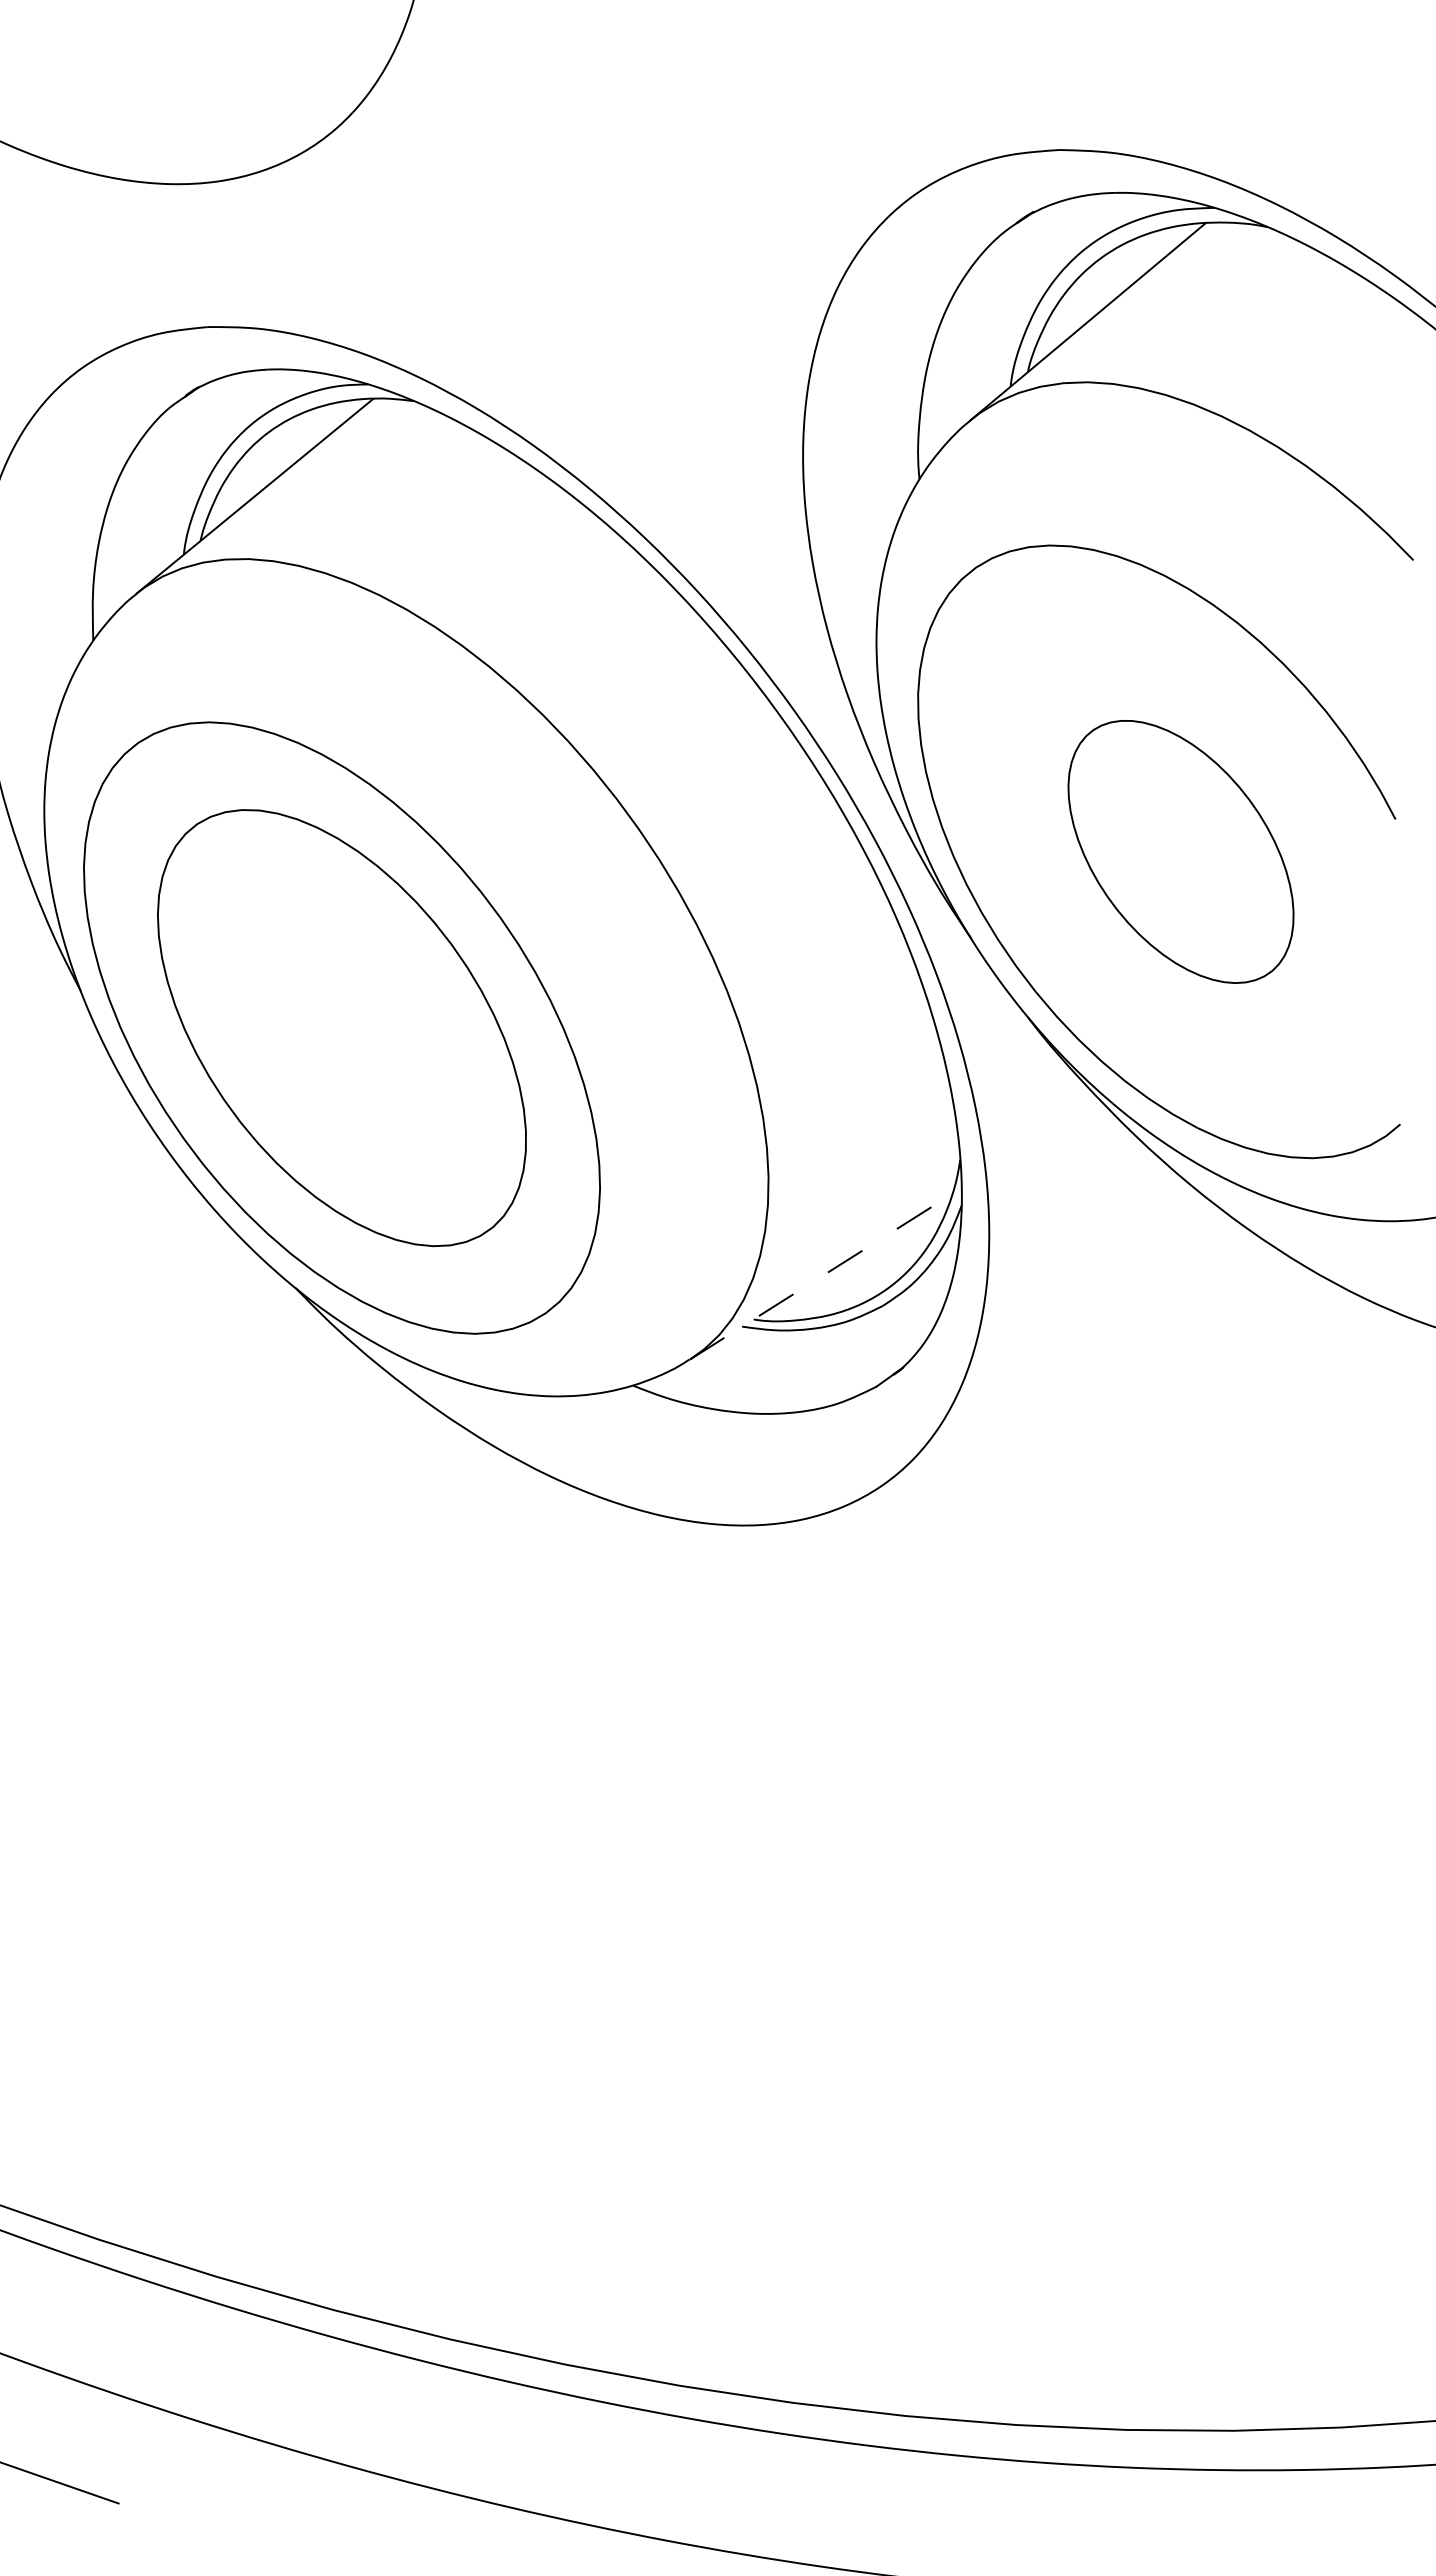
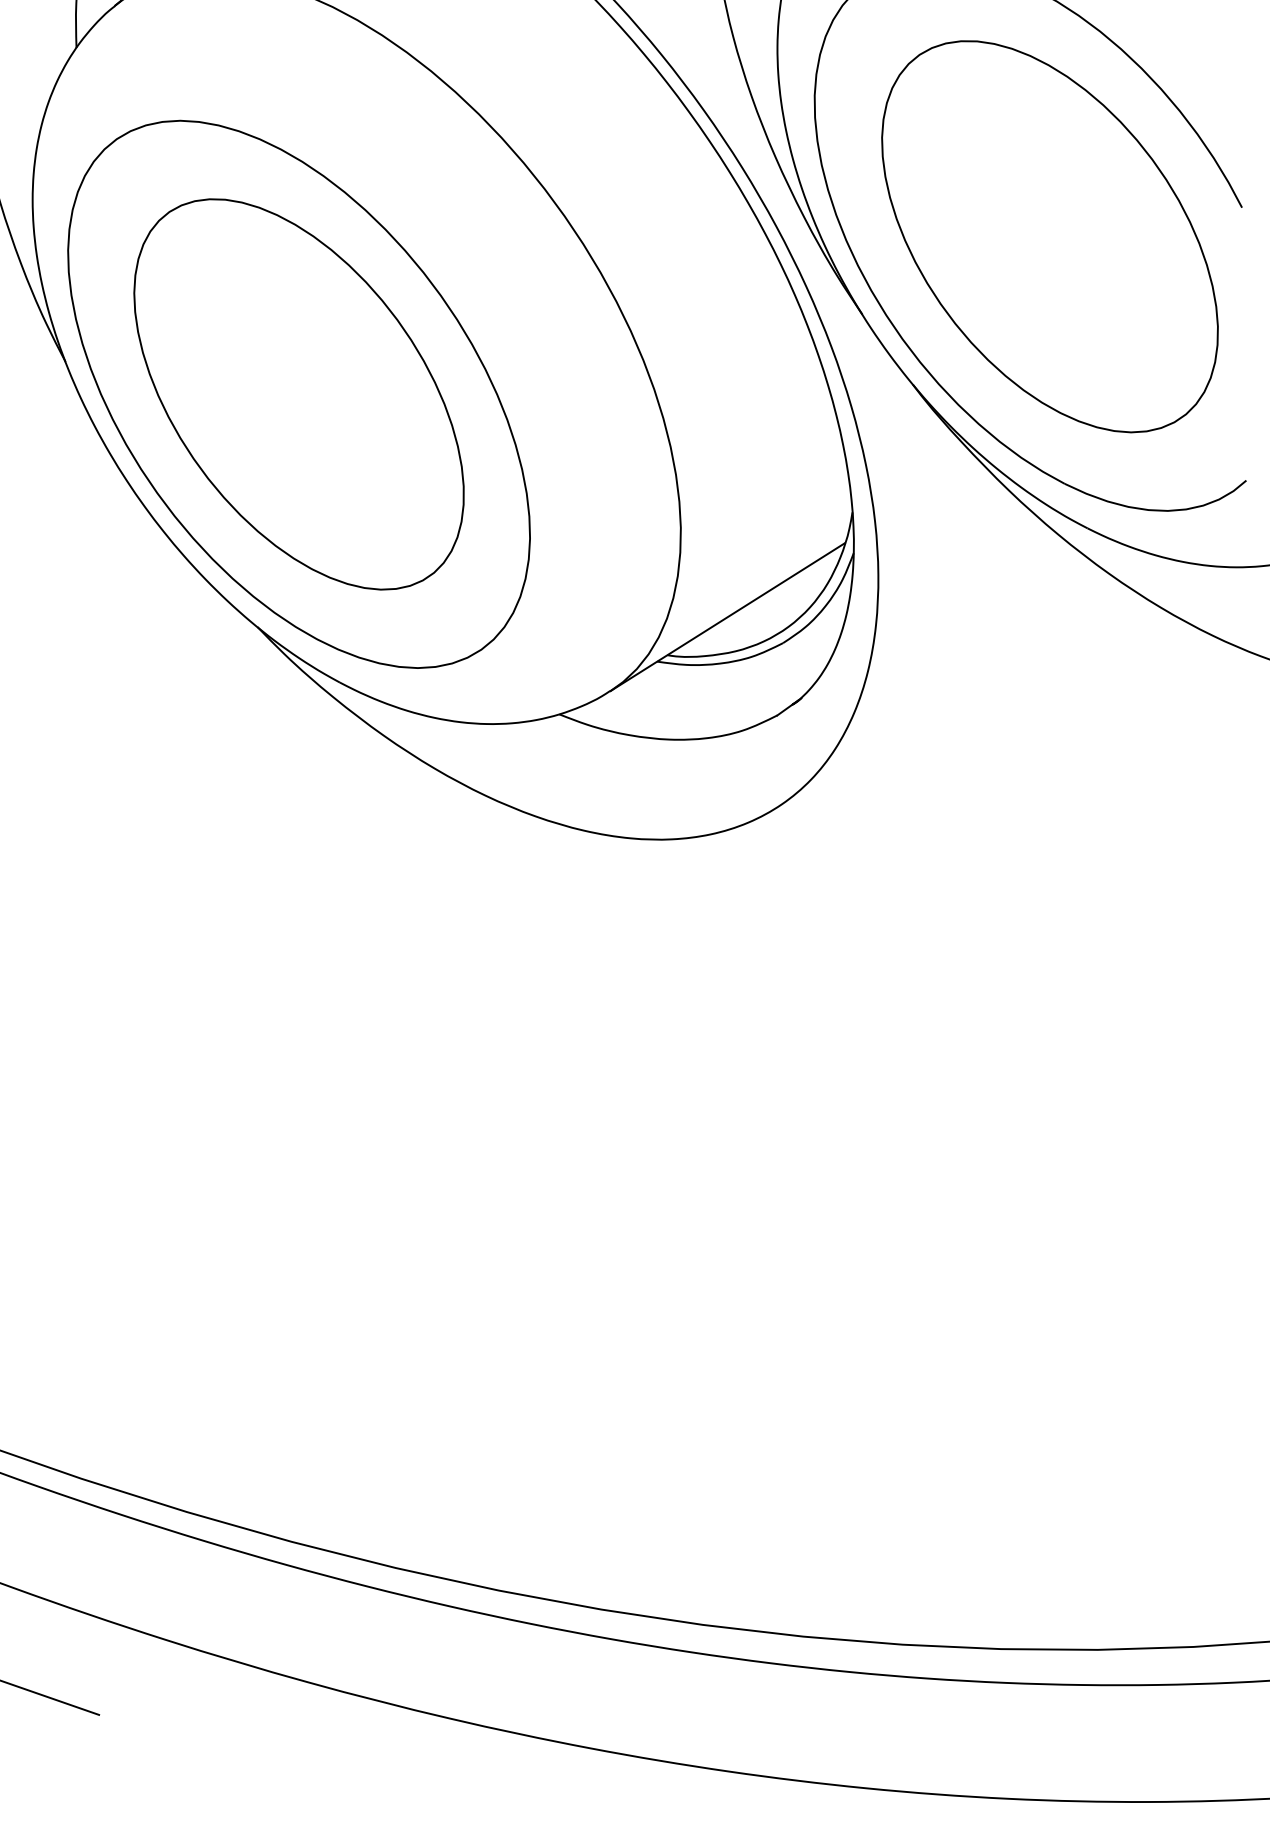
part: (1180, 851) -> (1049, 236), size x1.67
line: (820, 1276) -> (727, 616), dashed -> solid

